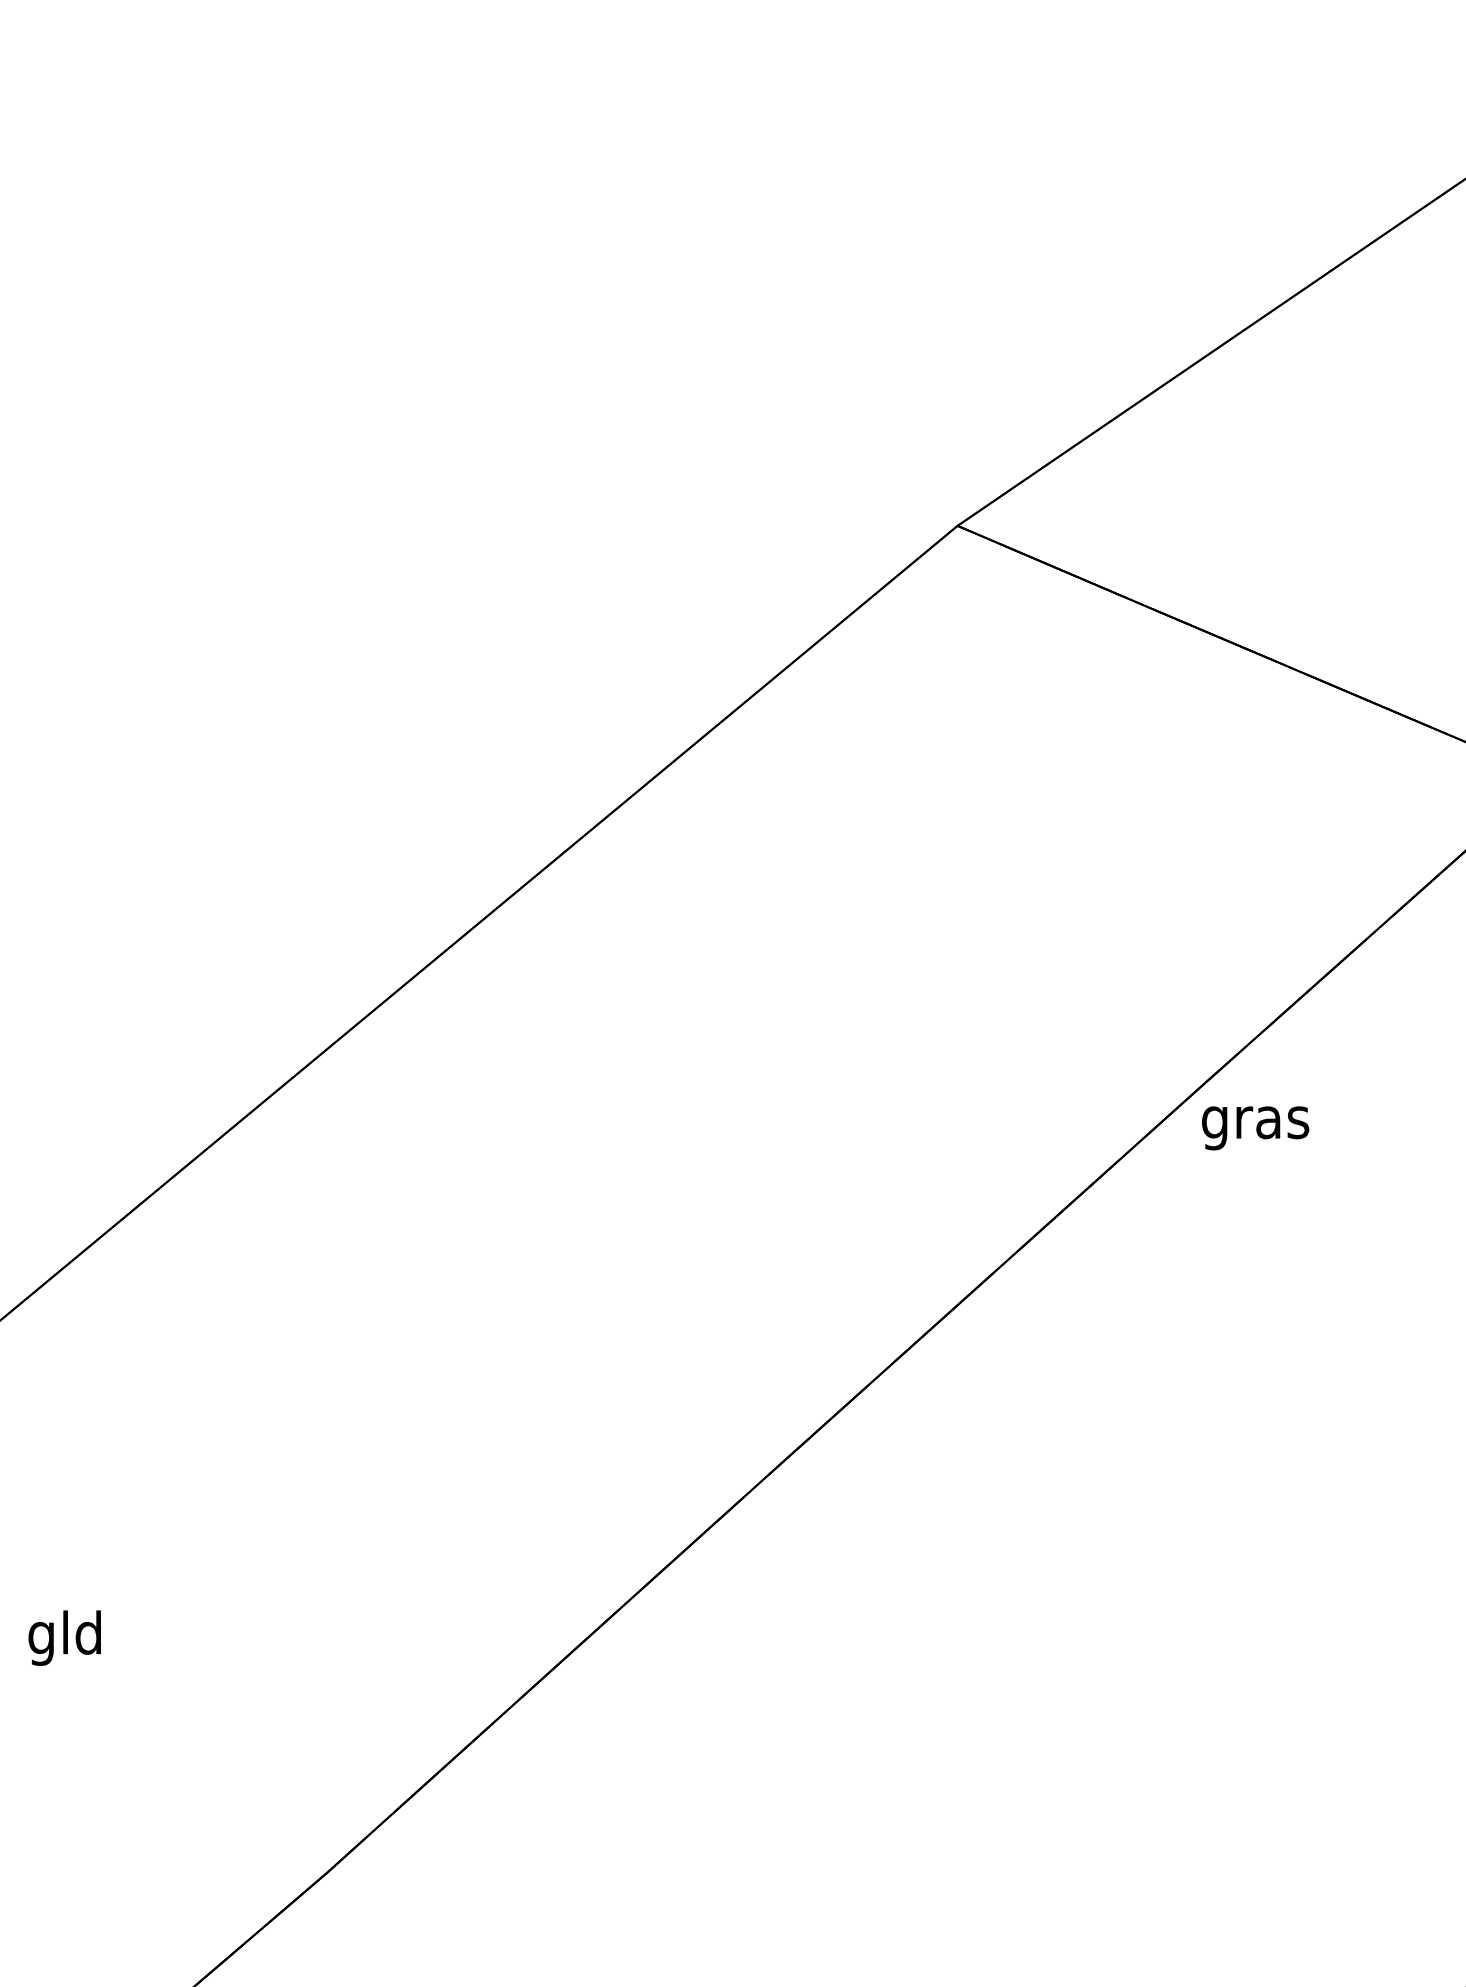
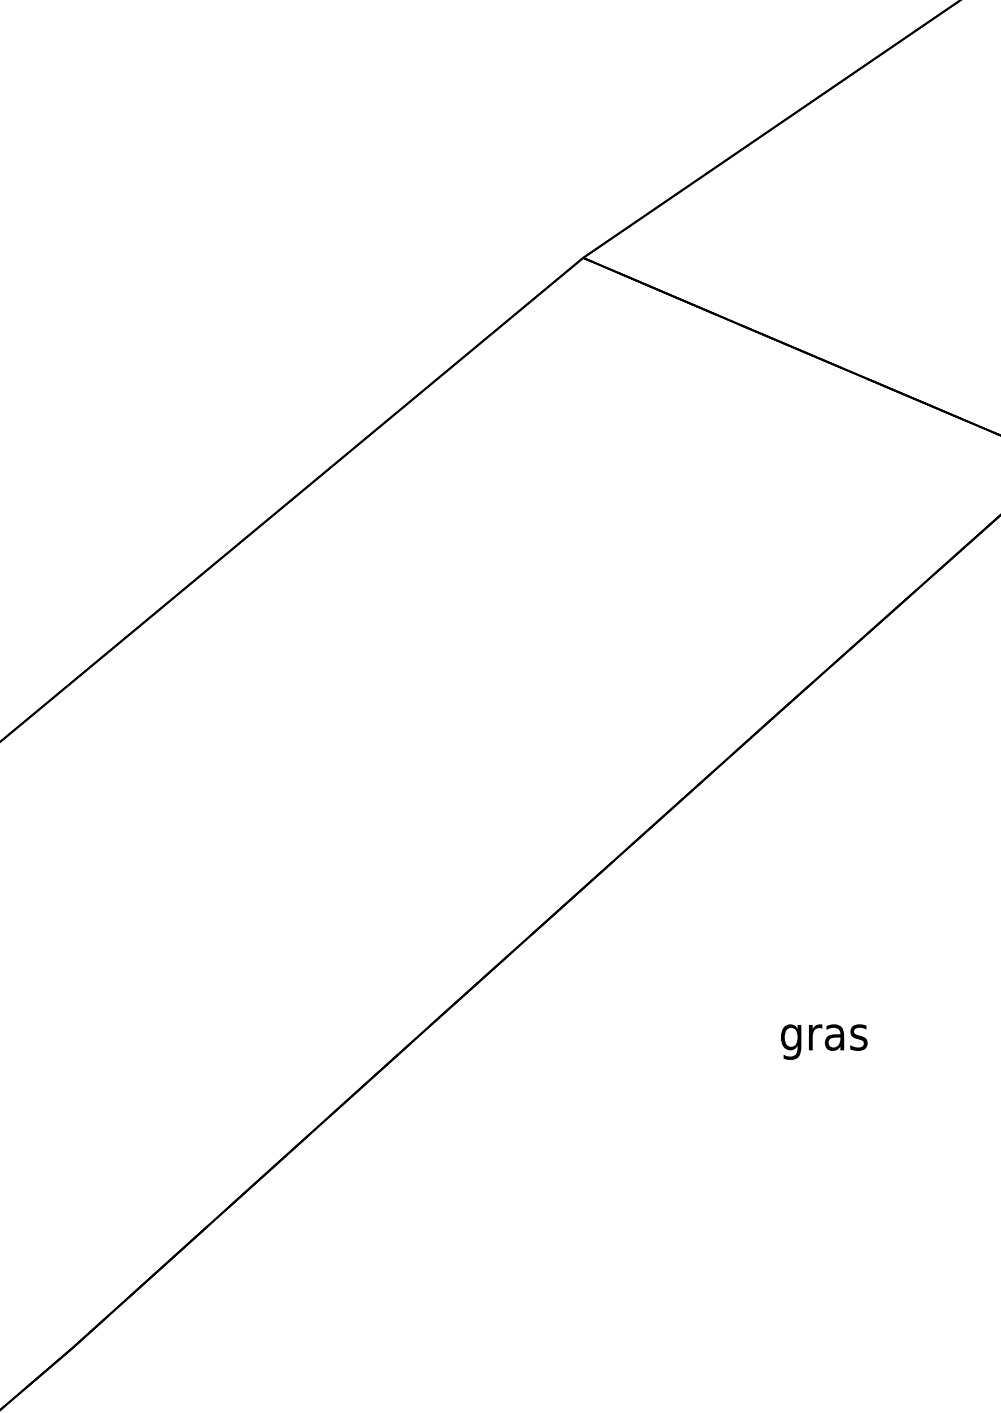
text: (1255, 1128) -> (824, 1042), moved

